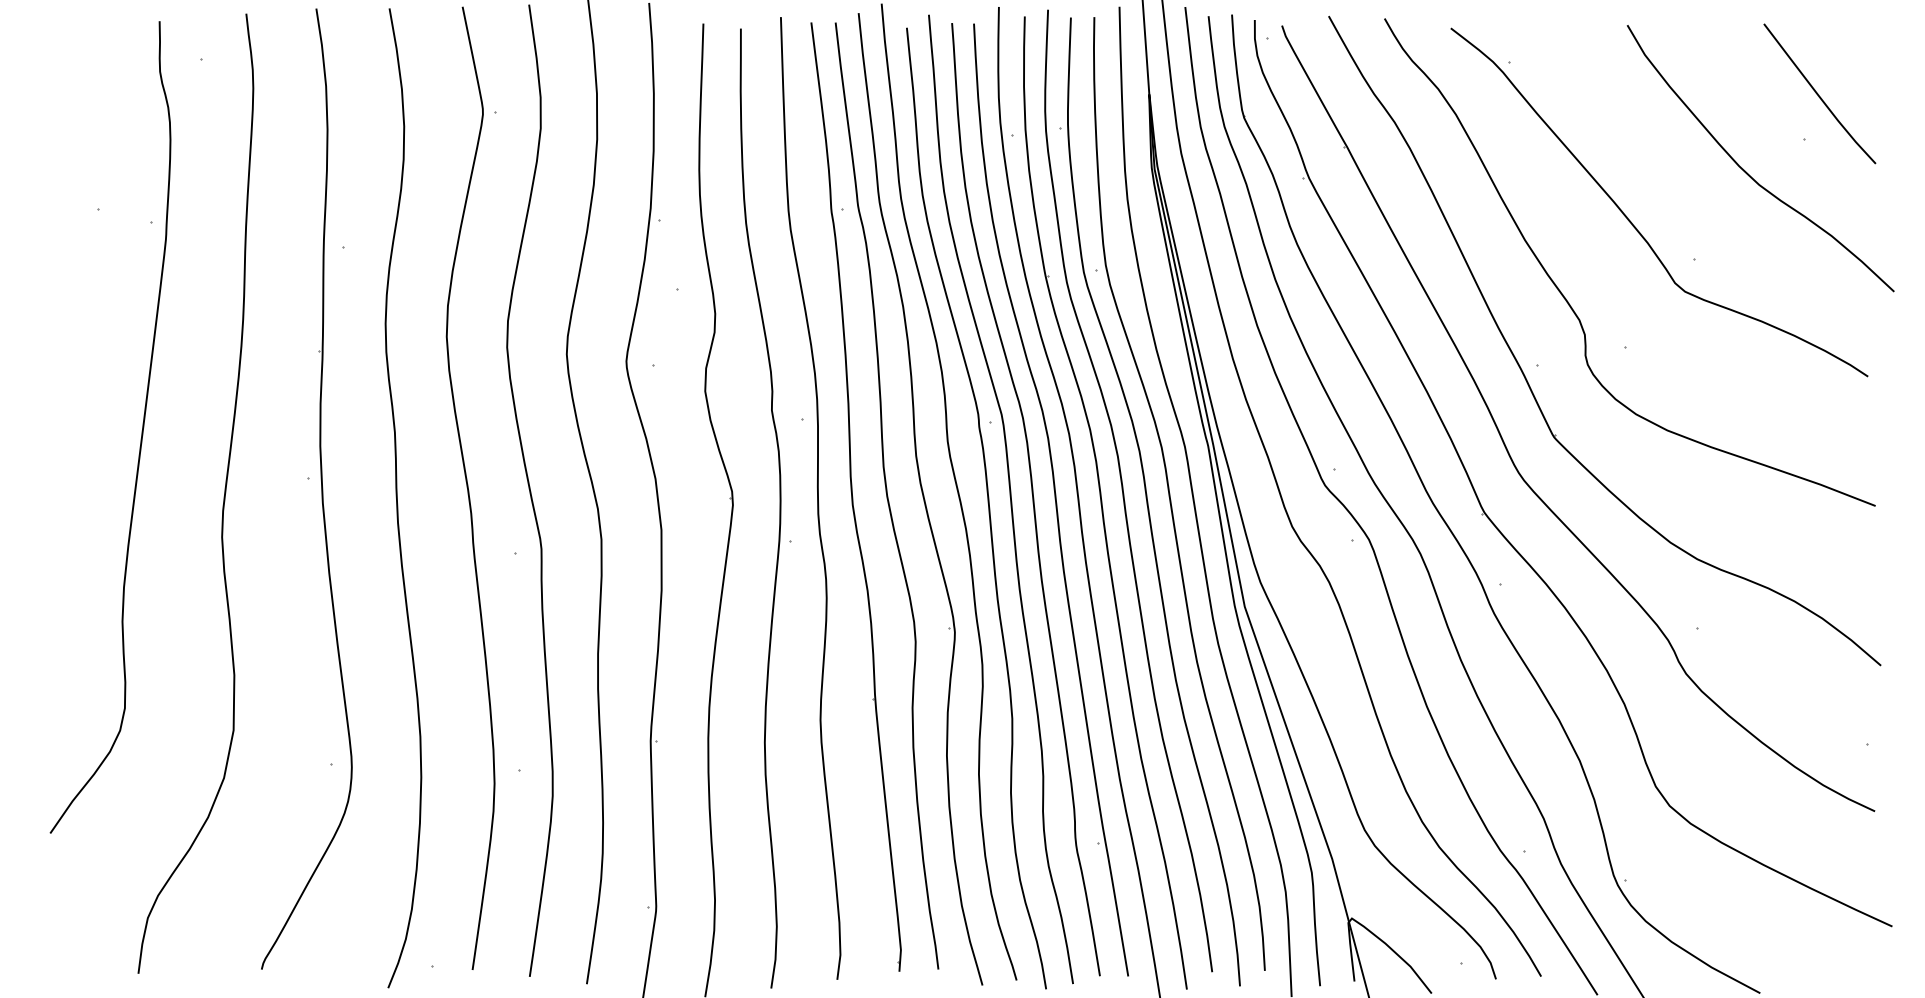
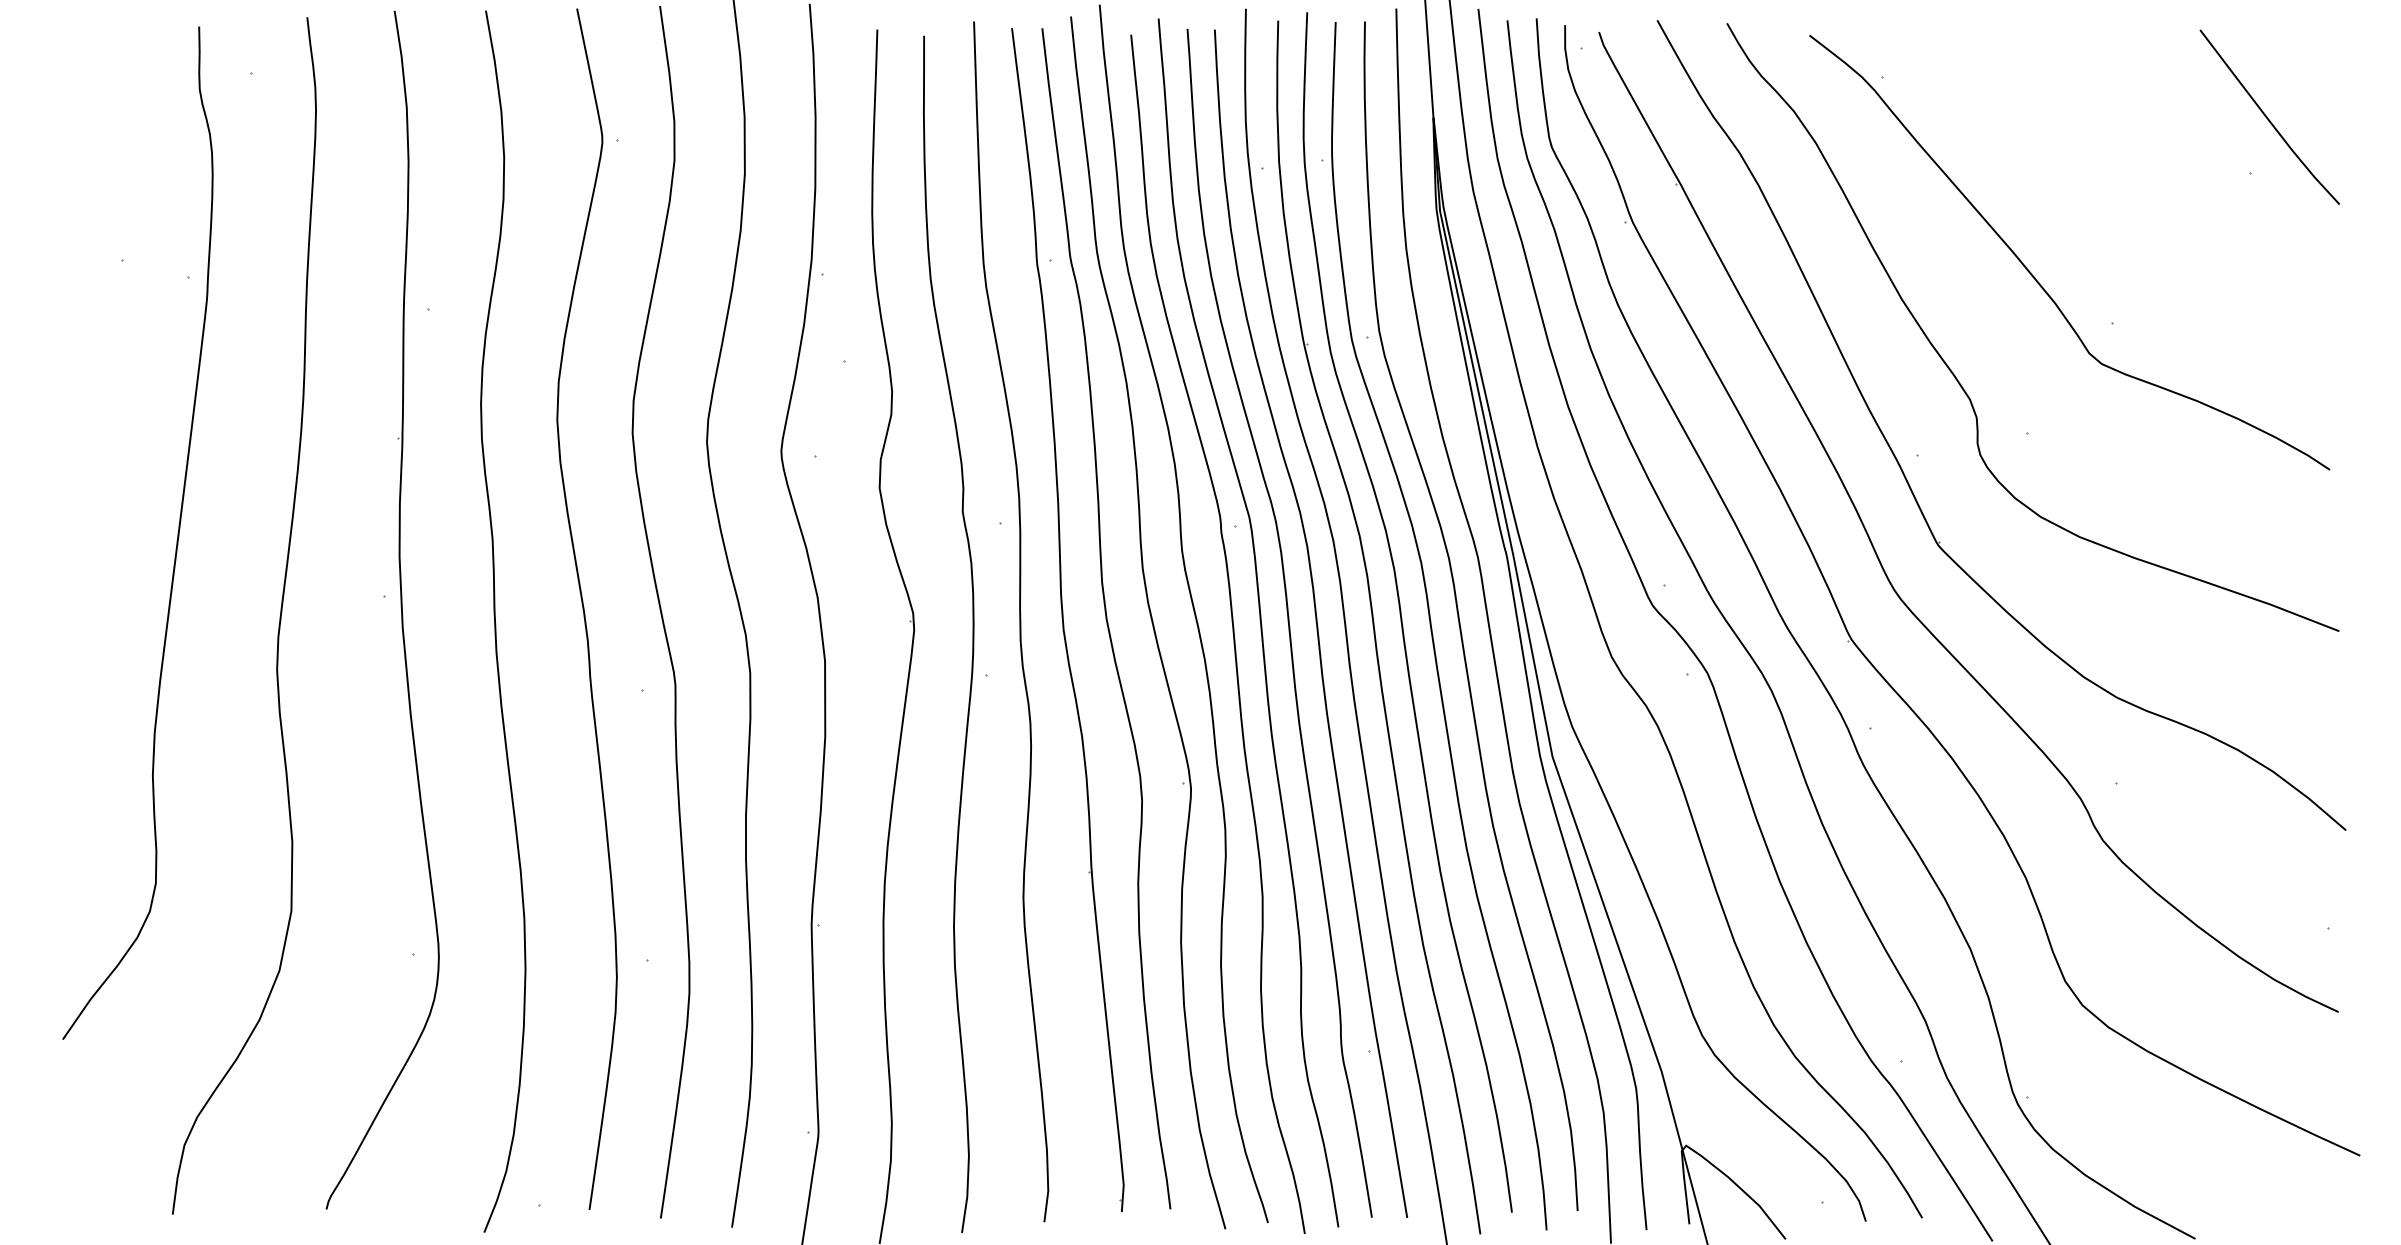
curve: (1746, 171) -> (2178, 214), removed

